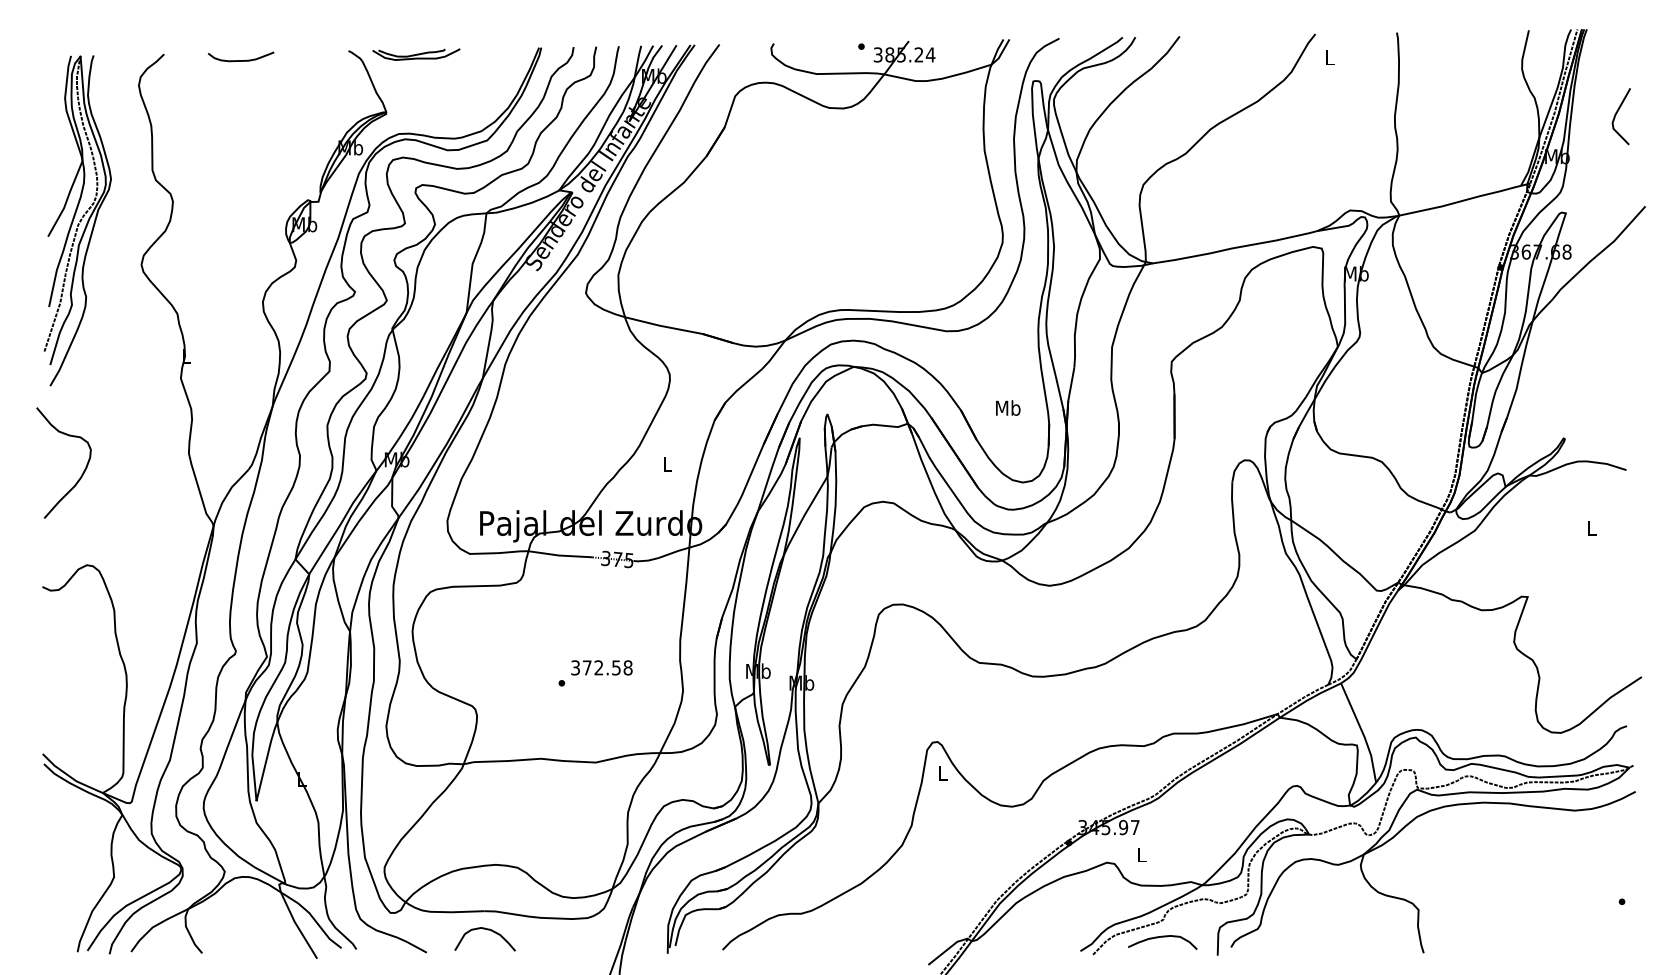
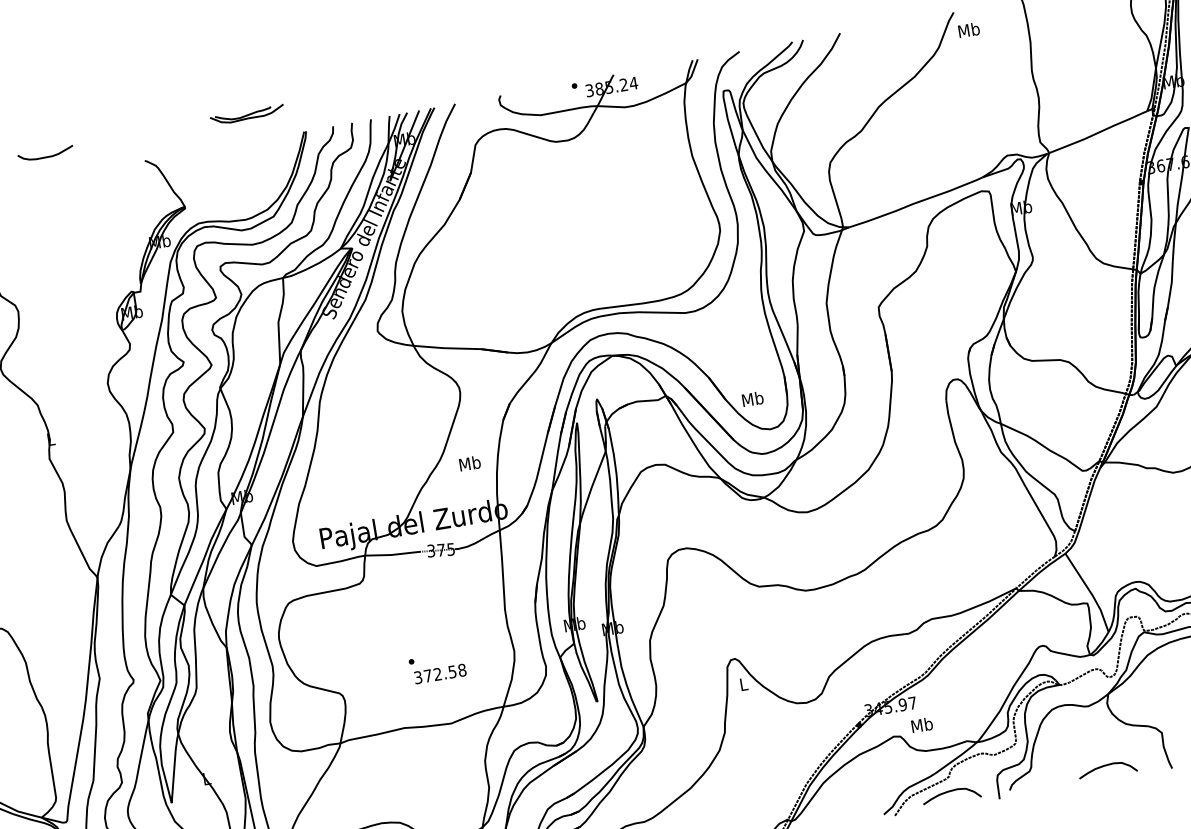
part: (416, 54) -> (247, 115), moved
text: (1329, 57) -> (968, 30), L -> Mb
curve: (241, 60) -> (46, 156), moved
text: (1008, 407) -> (753, 398), moved
text: (667, 464) -> (469, 463), L -> Mb
text: (601, 667) -> (439, 673), moved
text: (1141, 854) -> (921, 724), L -> Mb
curve: (1348, 937) -> (1106, 765), added

